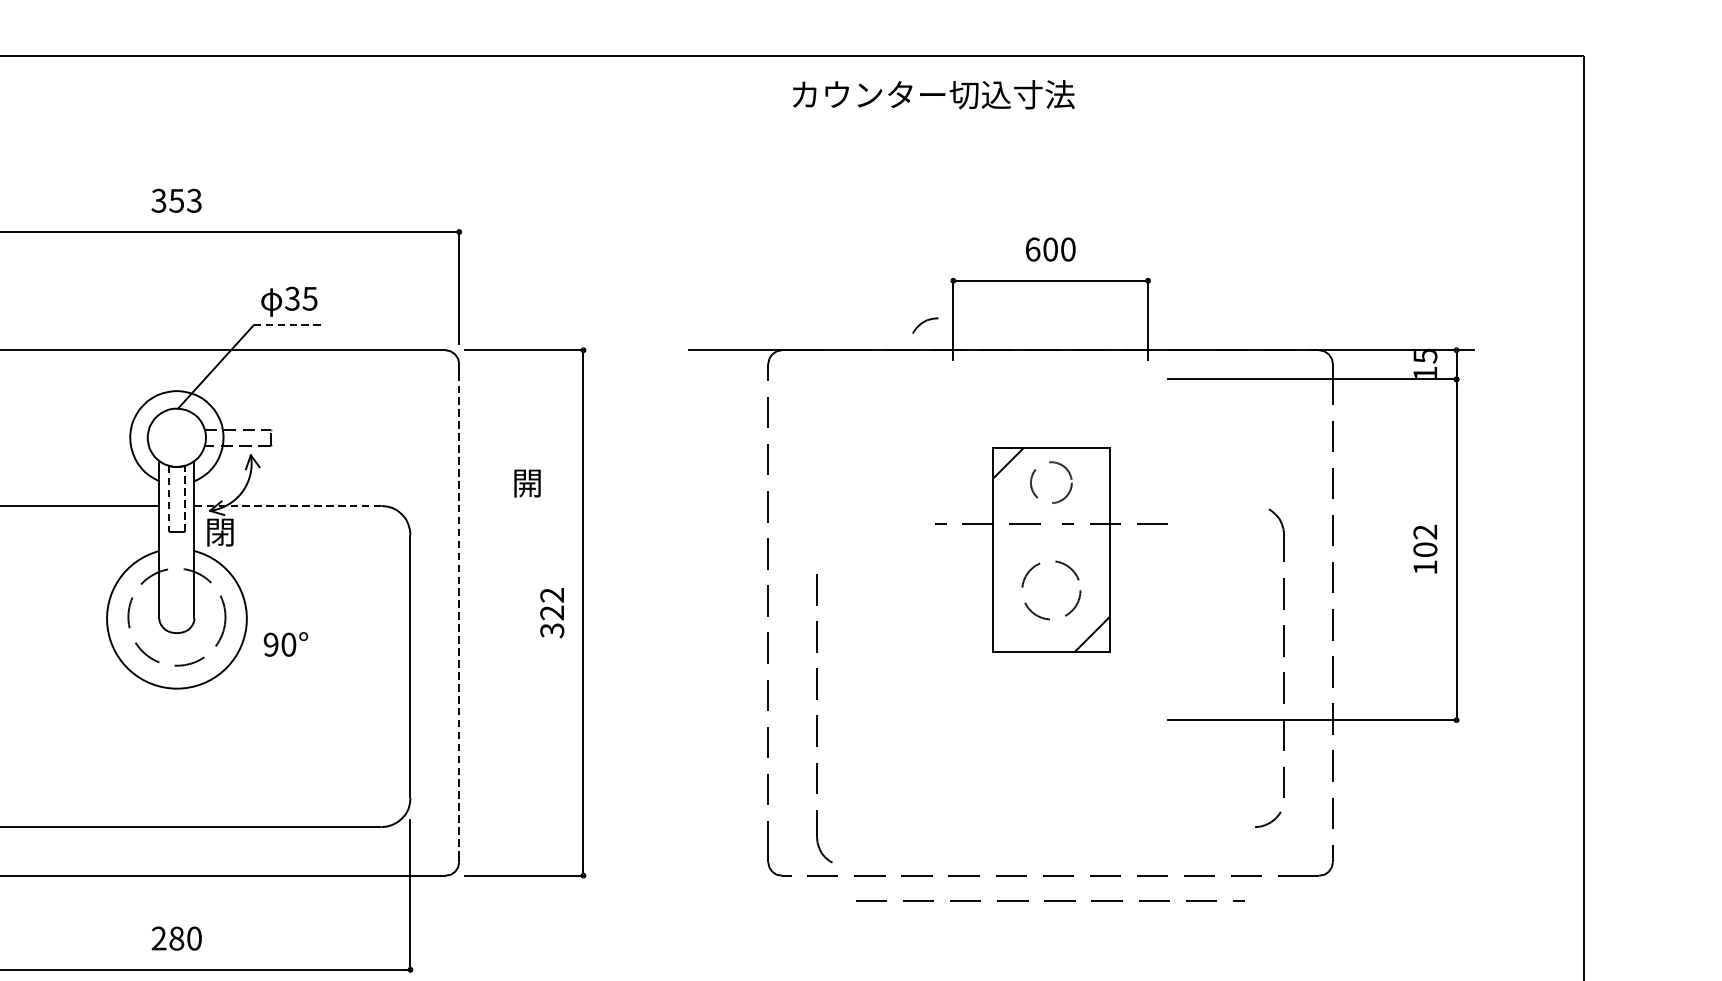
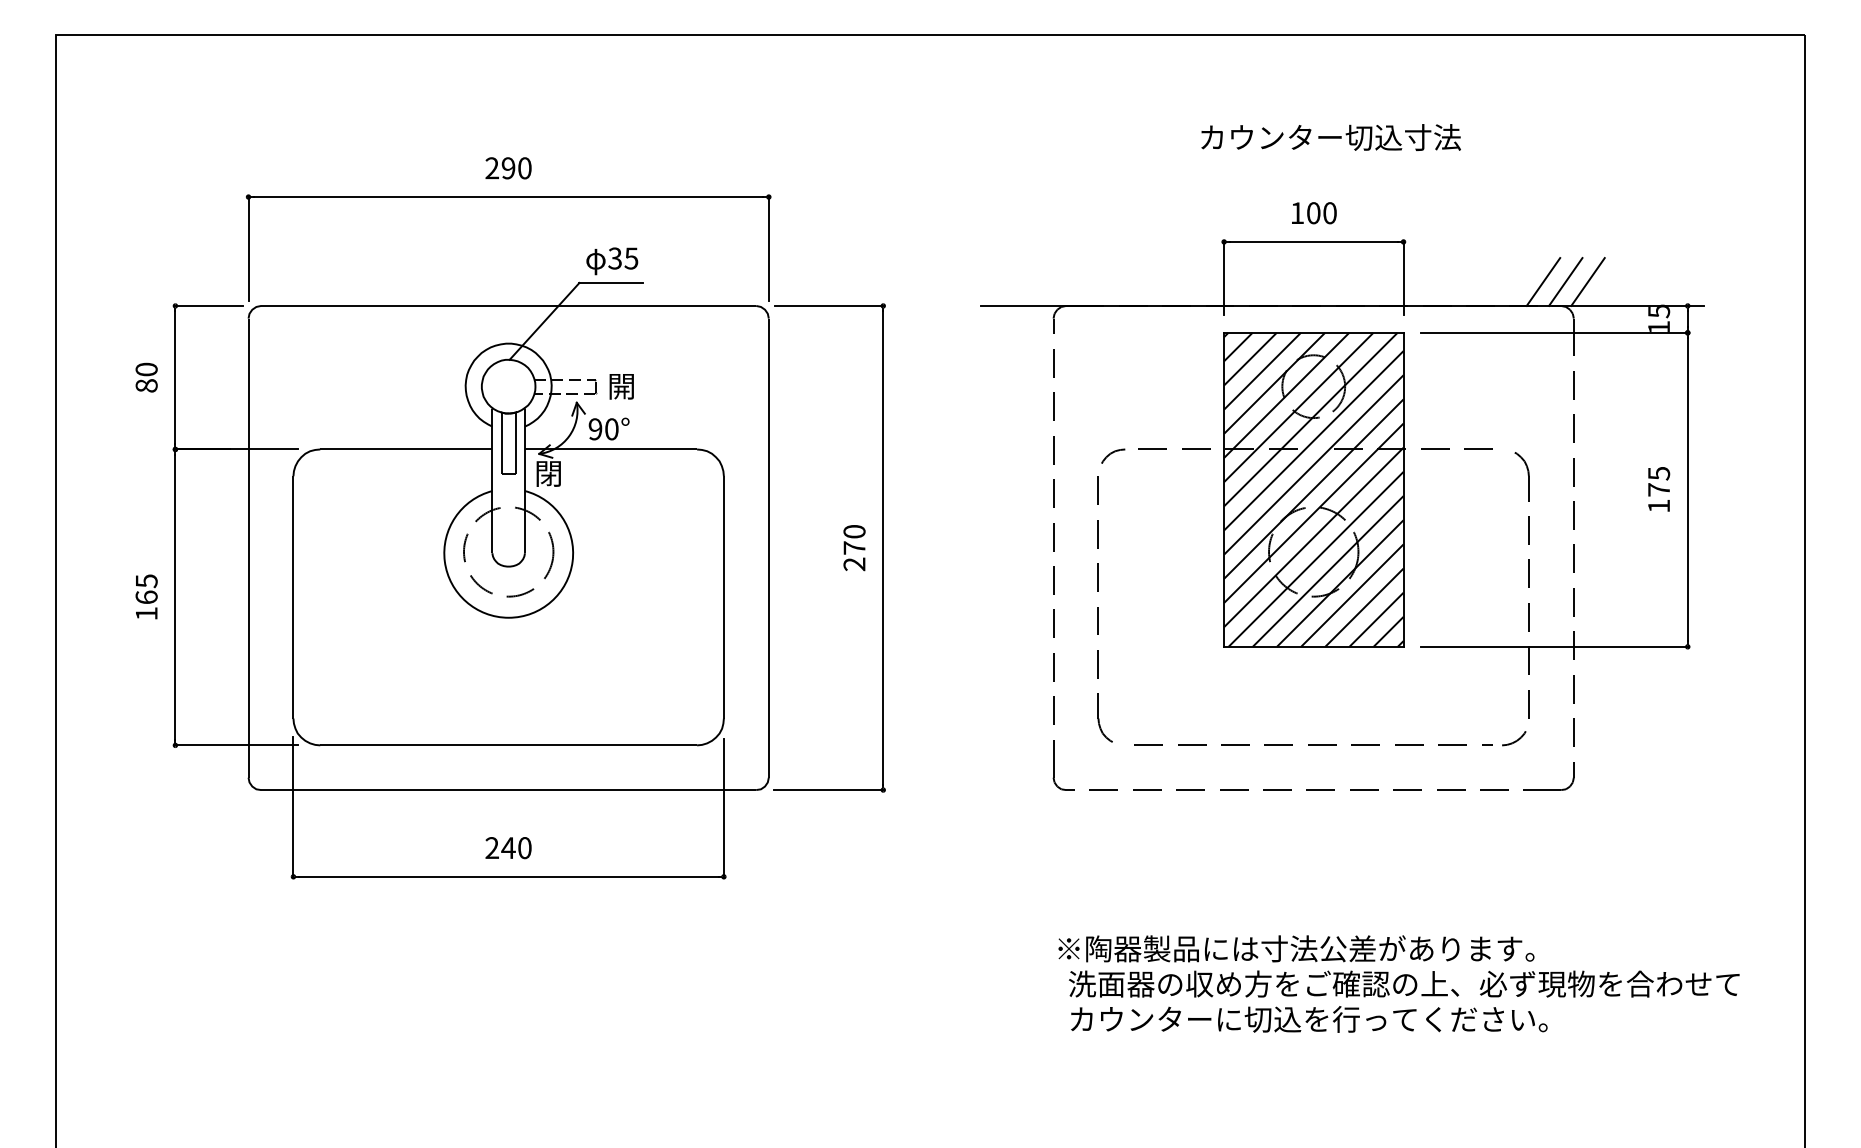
text: (933, 94) -> (1330, 137), moved
text: (176, 201) -> (508, 168), 353 -> 290
text: (1033, 249) -> (1297, 213), 600 -> 100
curve: (925, 322) -> (1113, 453), moved
line: (1299, 323) -> (1543, 281), added
line: (1323, 323) -> (1565, 281), added
line: (1347, 323) -> (1587, 281), added
line: (288, 324) -> (611, 282), dashed -> solid
text: (527, 483) -> (621, 386), moved
line: (184, 498) -> (515, 442), dashed -> solid
line: (169, 499) -> (501, 443), dashed -> solid
line: (287, 506) -> (610, 449), dashed -> solid
text: (1425, 540) -> (1659, 481), 102 -> 175
part: (1052, 549) -> (1315, 489), size x1.67
line: (458, 613) -> (768, 548), dashed -> solid
text: (552, 613) -> (854, 548), 322 -> 270
text: (285, 643) -> (608, 428), moved
part: (823, 718) -> (1104, 609), moved
line: (1050, 899) -> (1313, 744), moved
text: (176, 939) -> (508, 848), 280 -> 240

